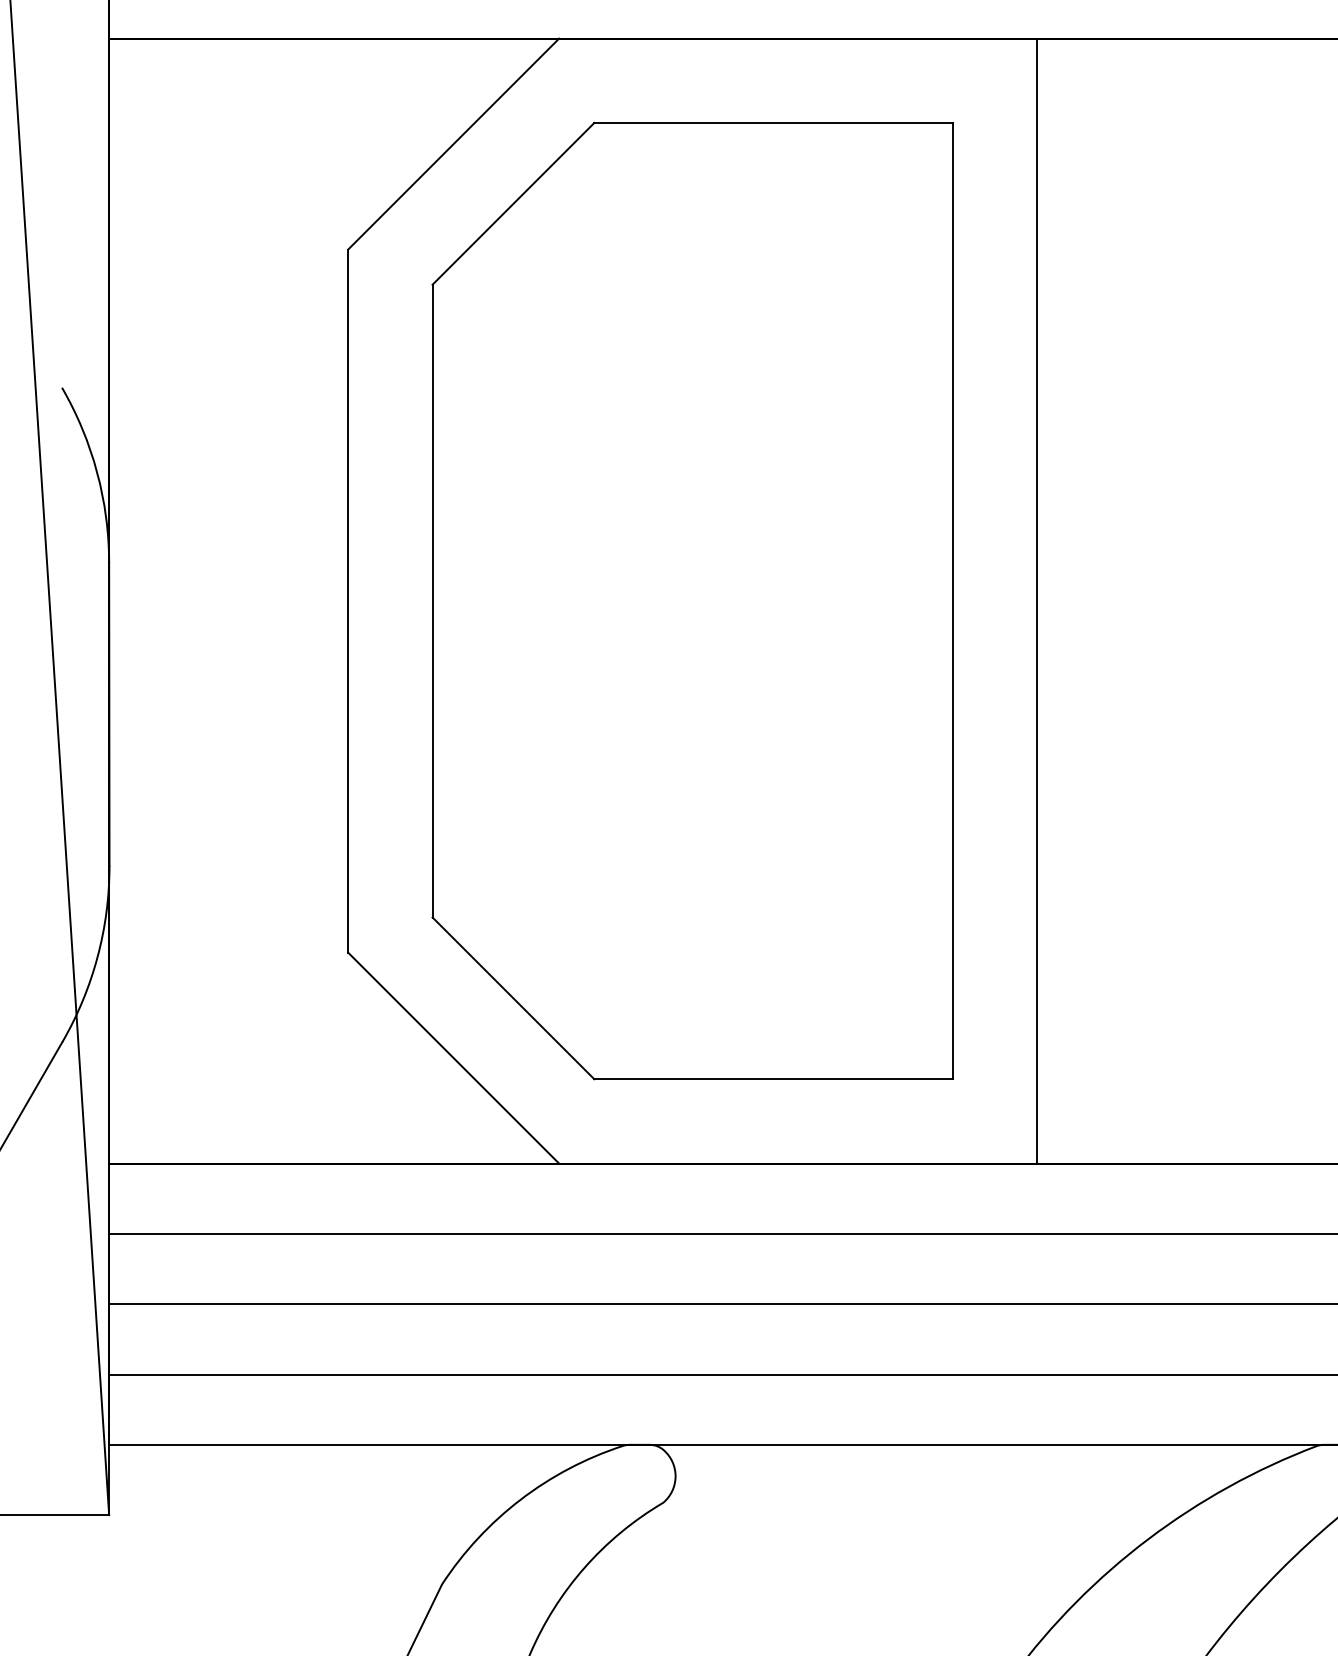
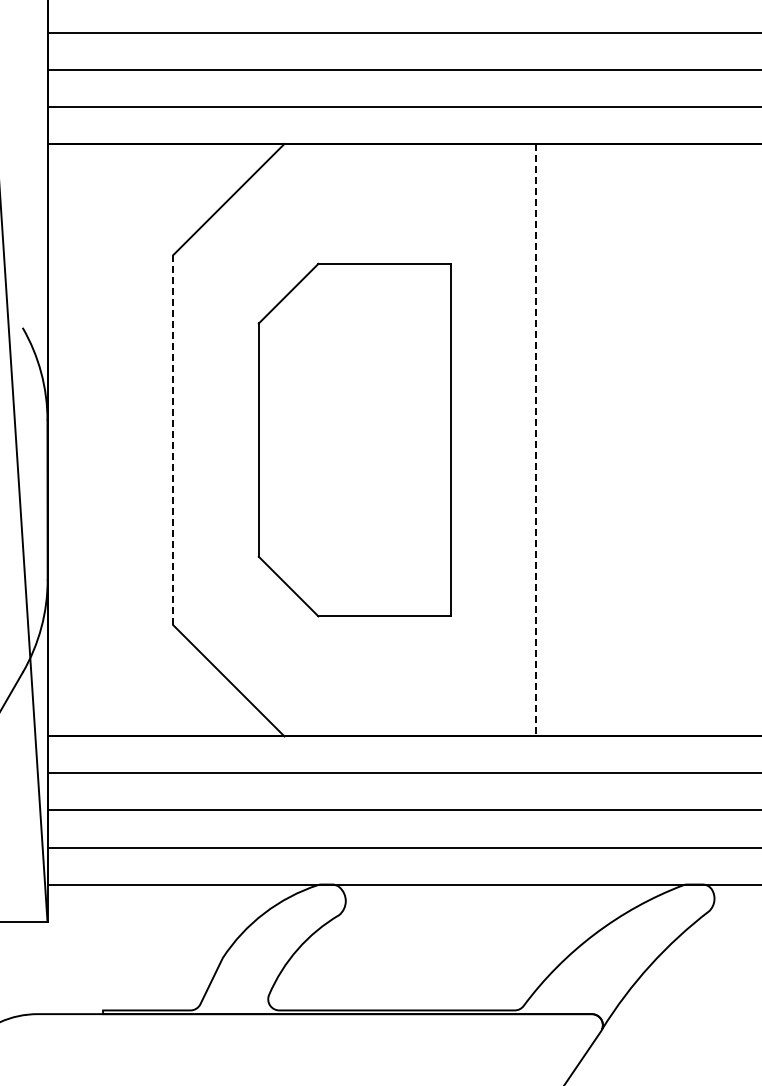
line: (348, 599) -> (173, 439), solid -> dashed
part: (692, 599) -> (354, 439), size x0.7
line: (1037, 601) -> (536, 440), solid -> dashed

